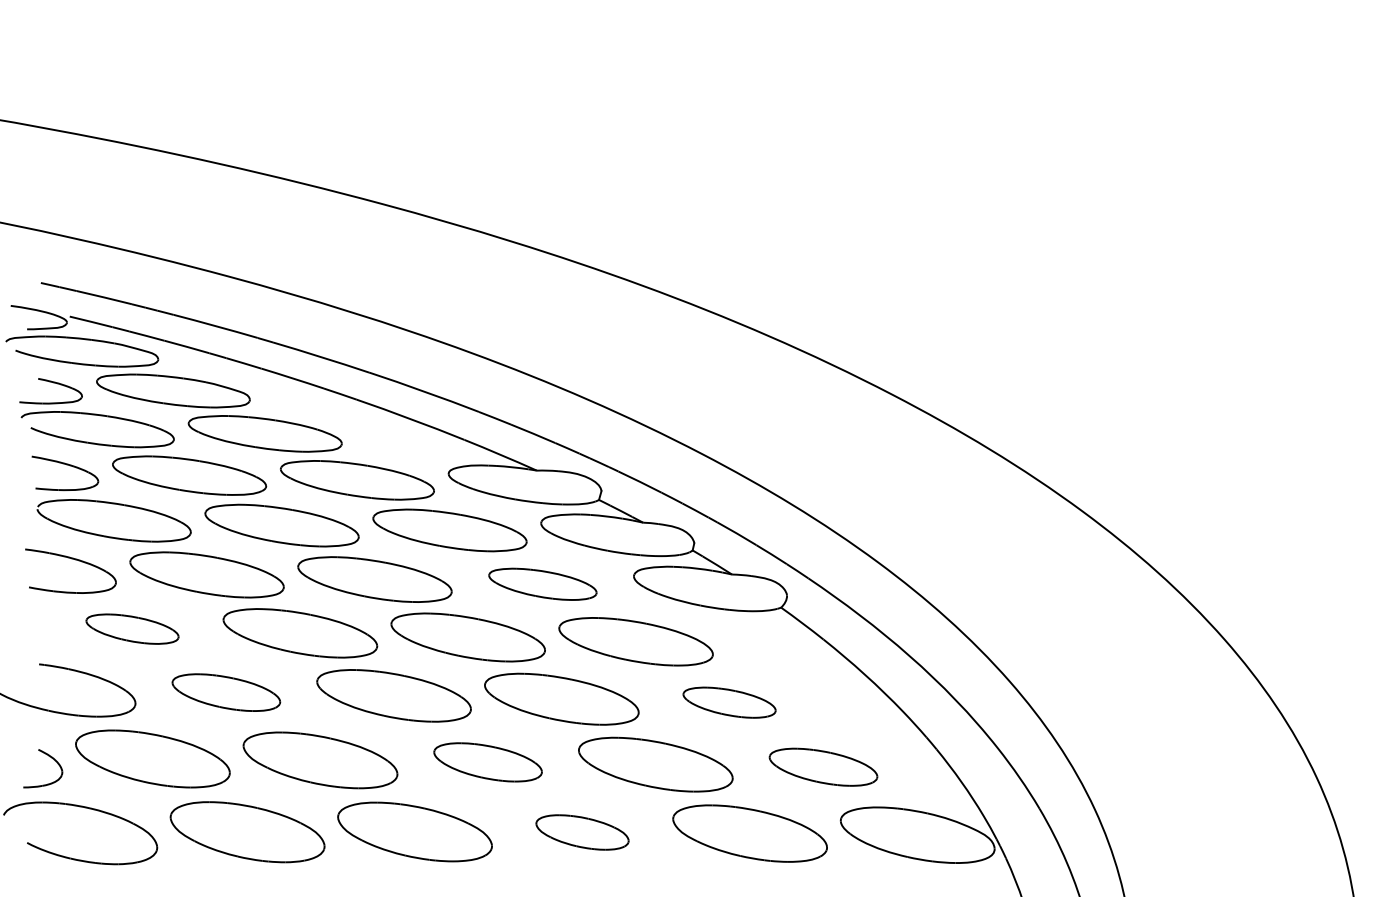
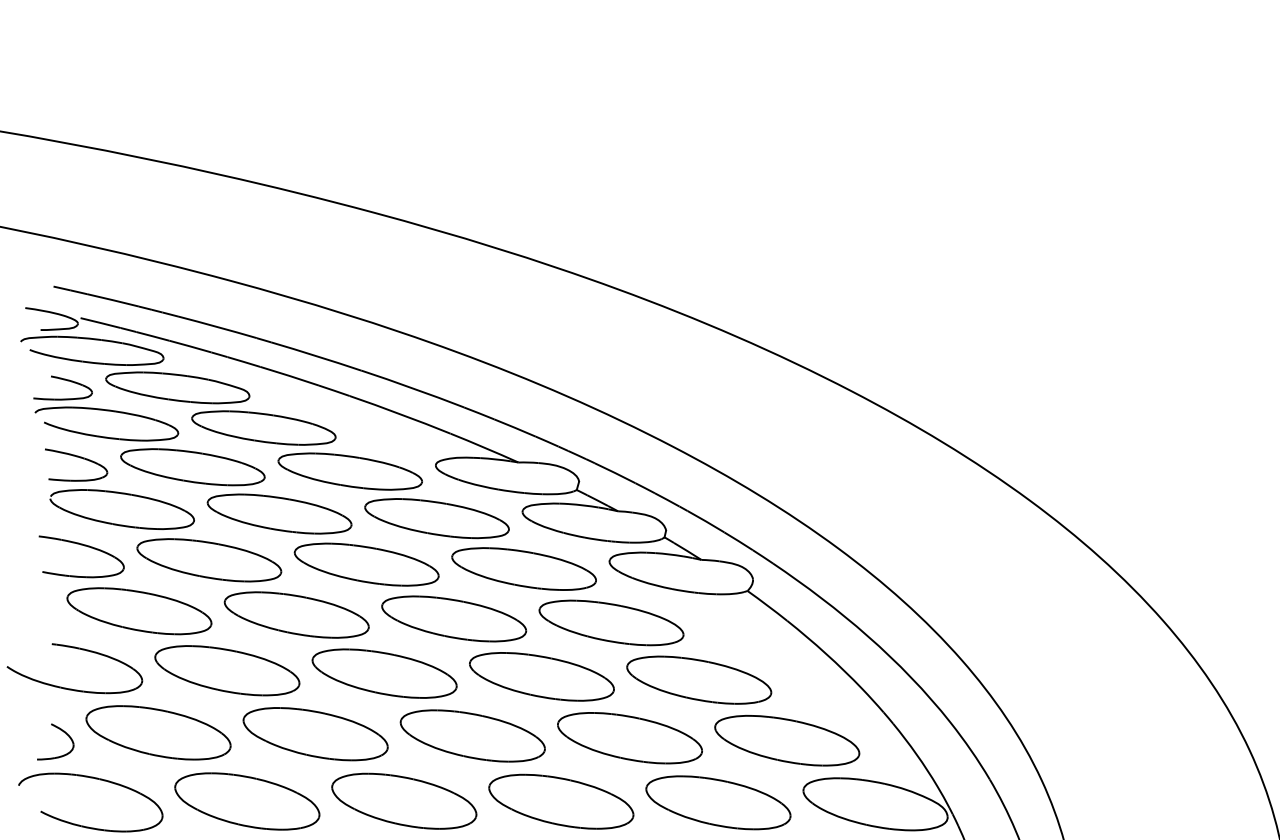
part: (542, 584) -> (523, 569), size x1.43
part: (132, 628) -> (139, 610), size x1.67
part: (226, 692) -> (227, 670), size x1.43
part: (729, 702) -> (699, 679), size x1.67
part: (487, 762) -> (472, 736), size x1.43
part: (823, 766) -> (787, 739), size x1.43
part: (582, 832) -> (561, 801), size x1.67

